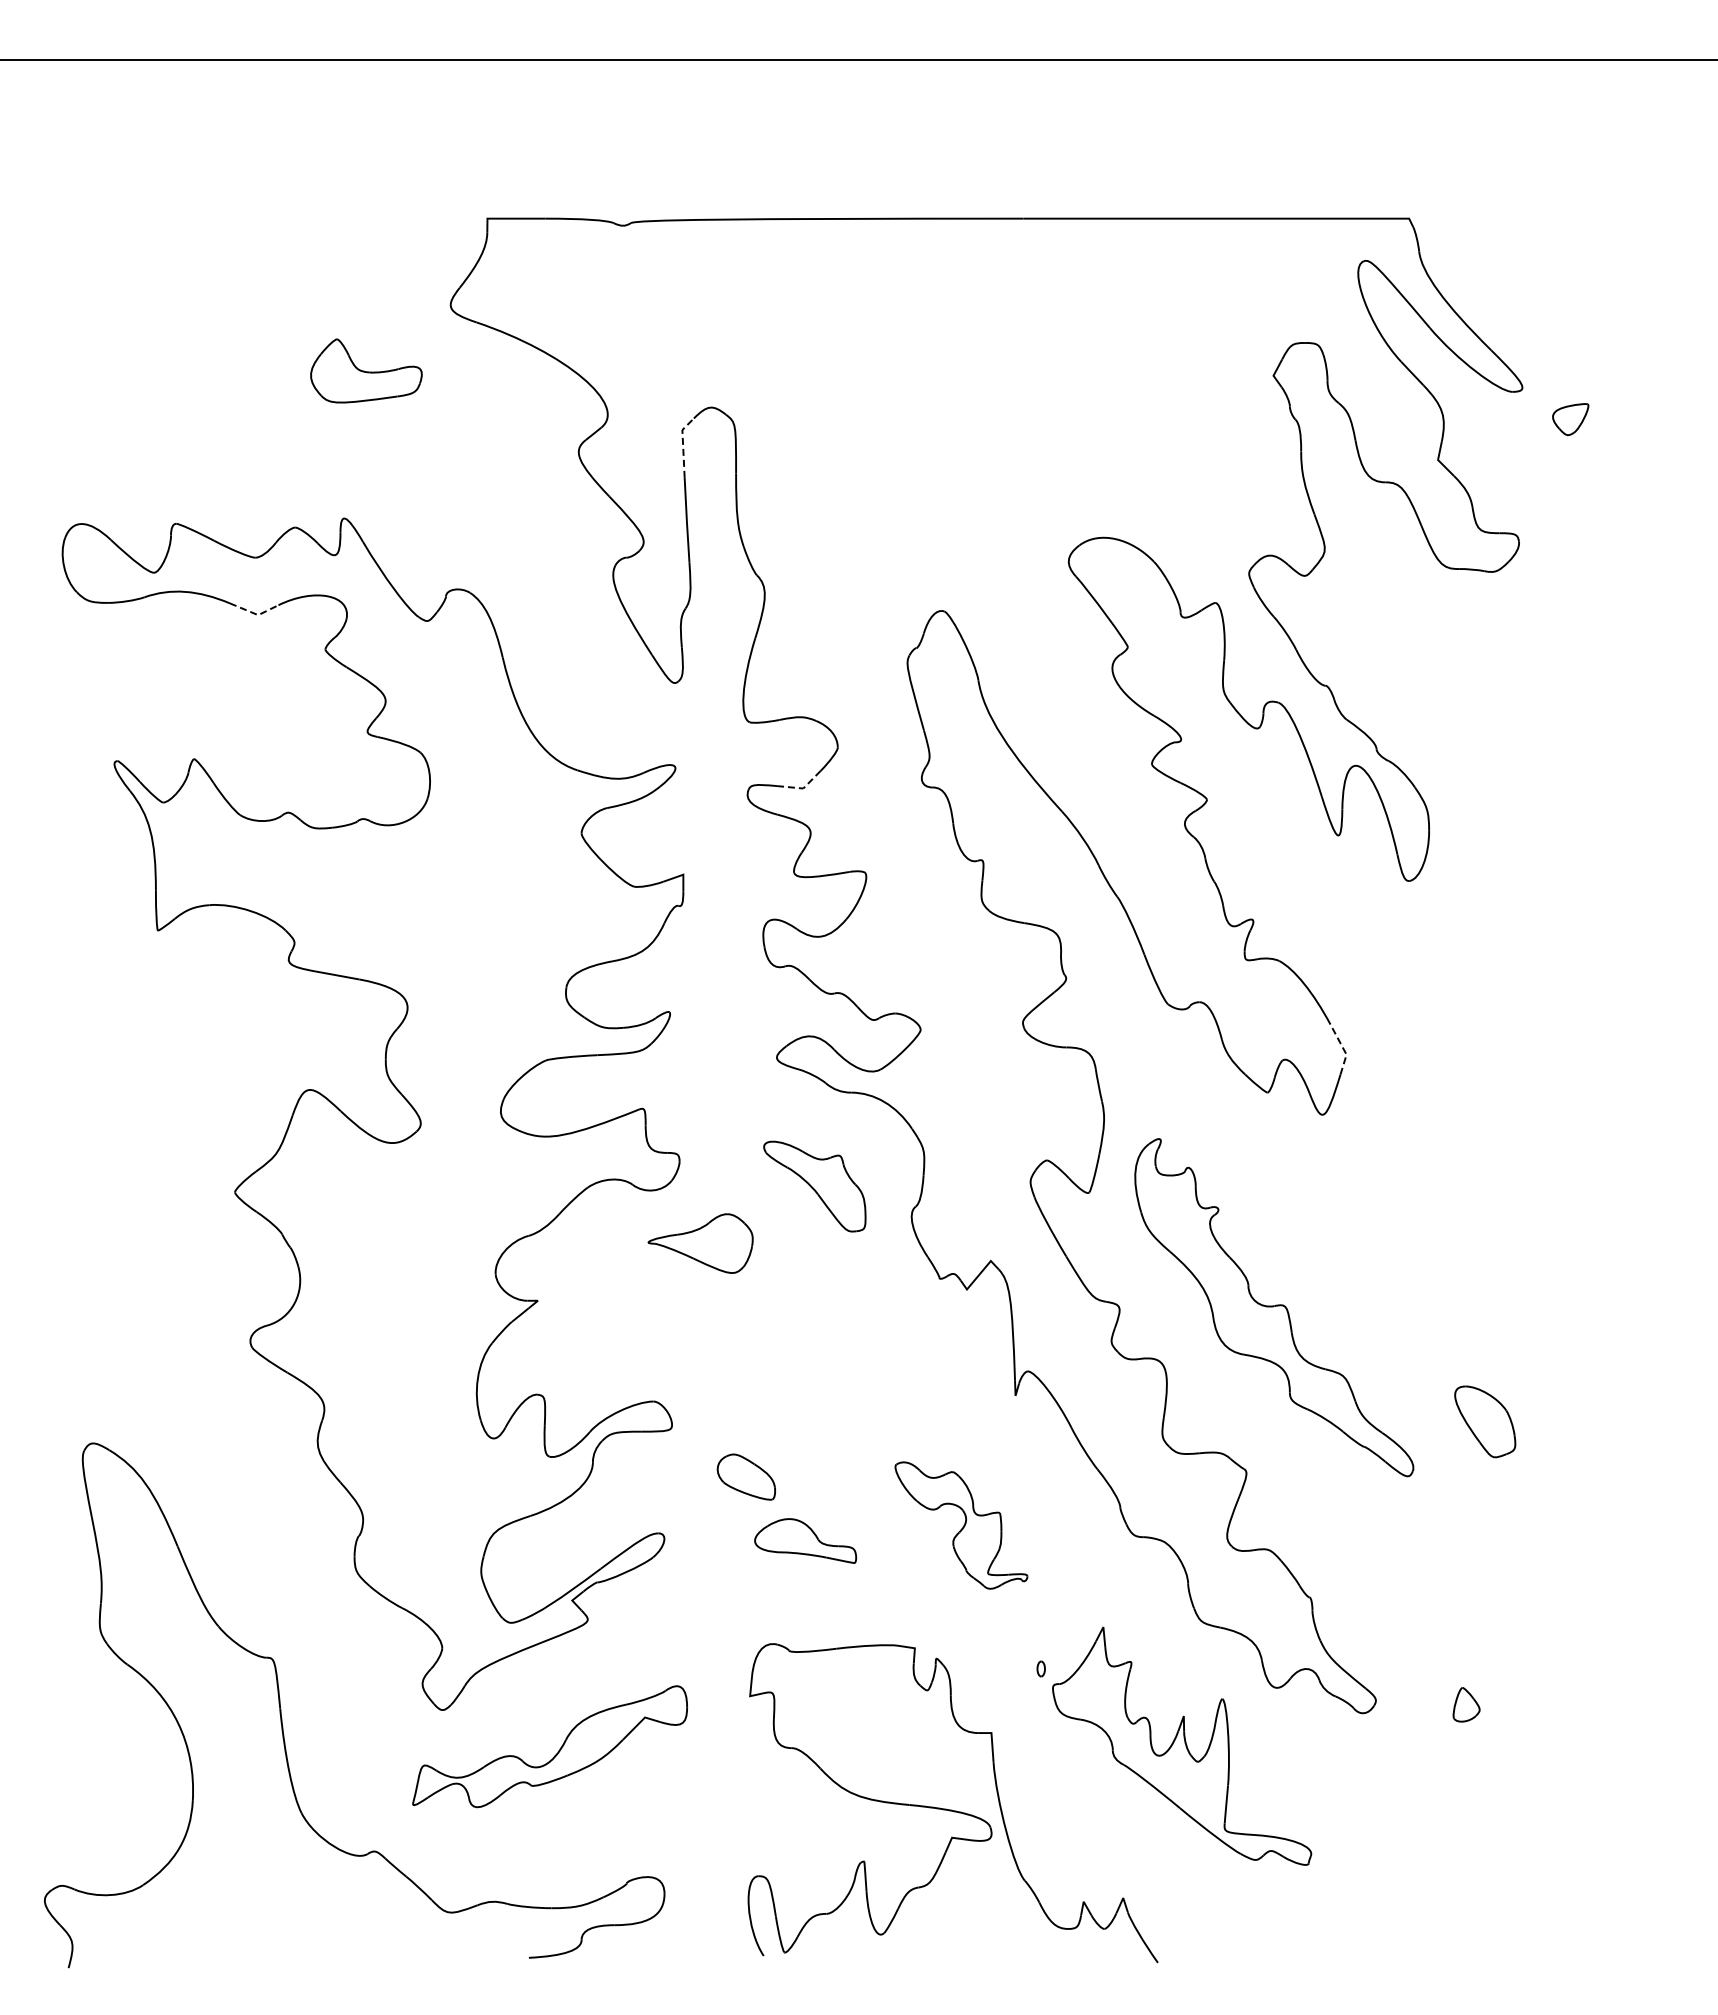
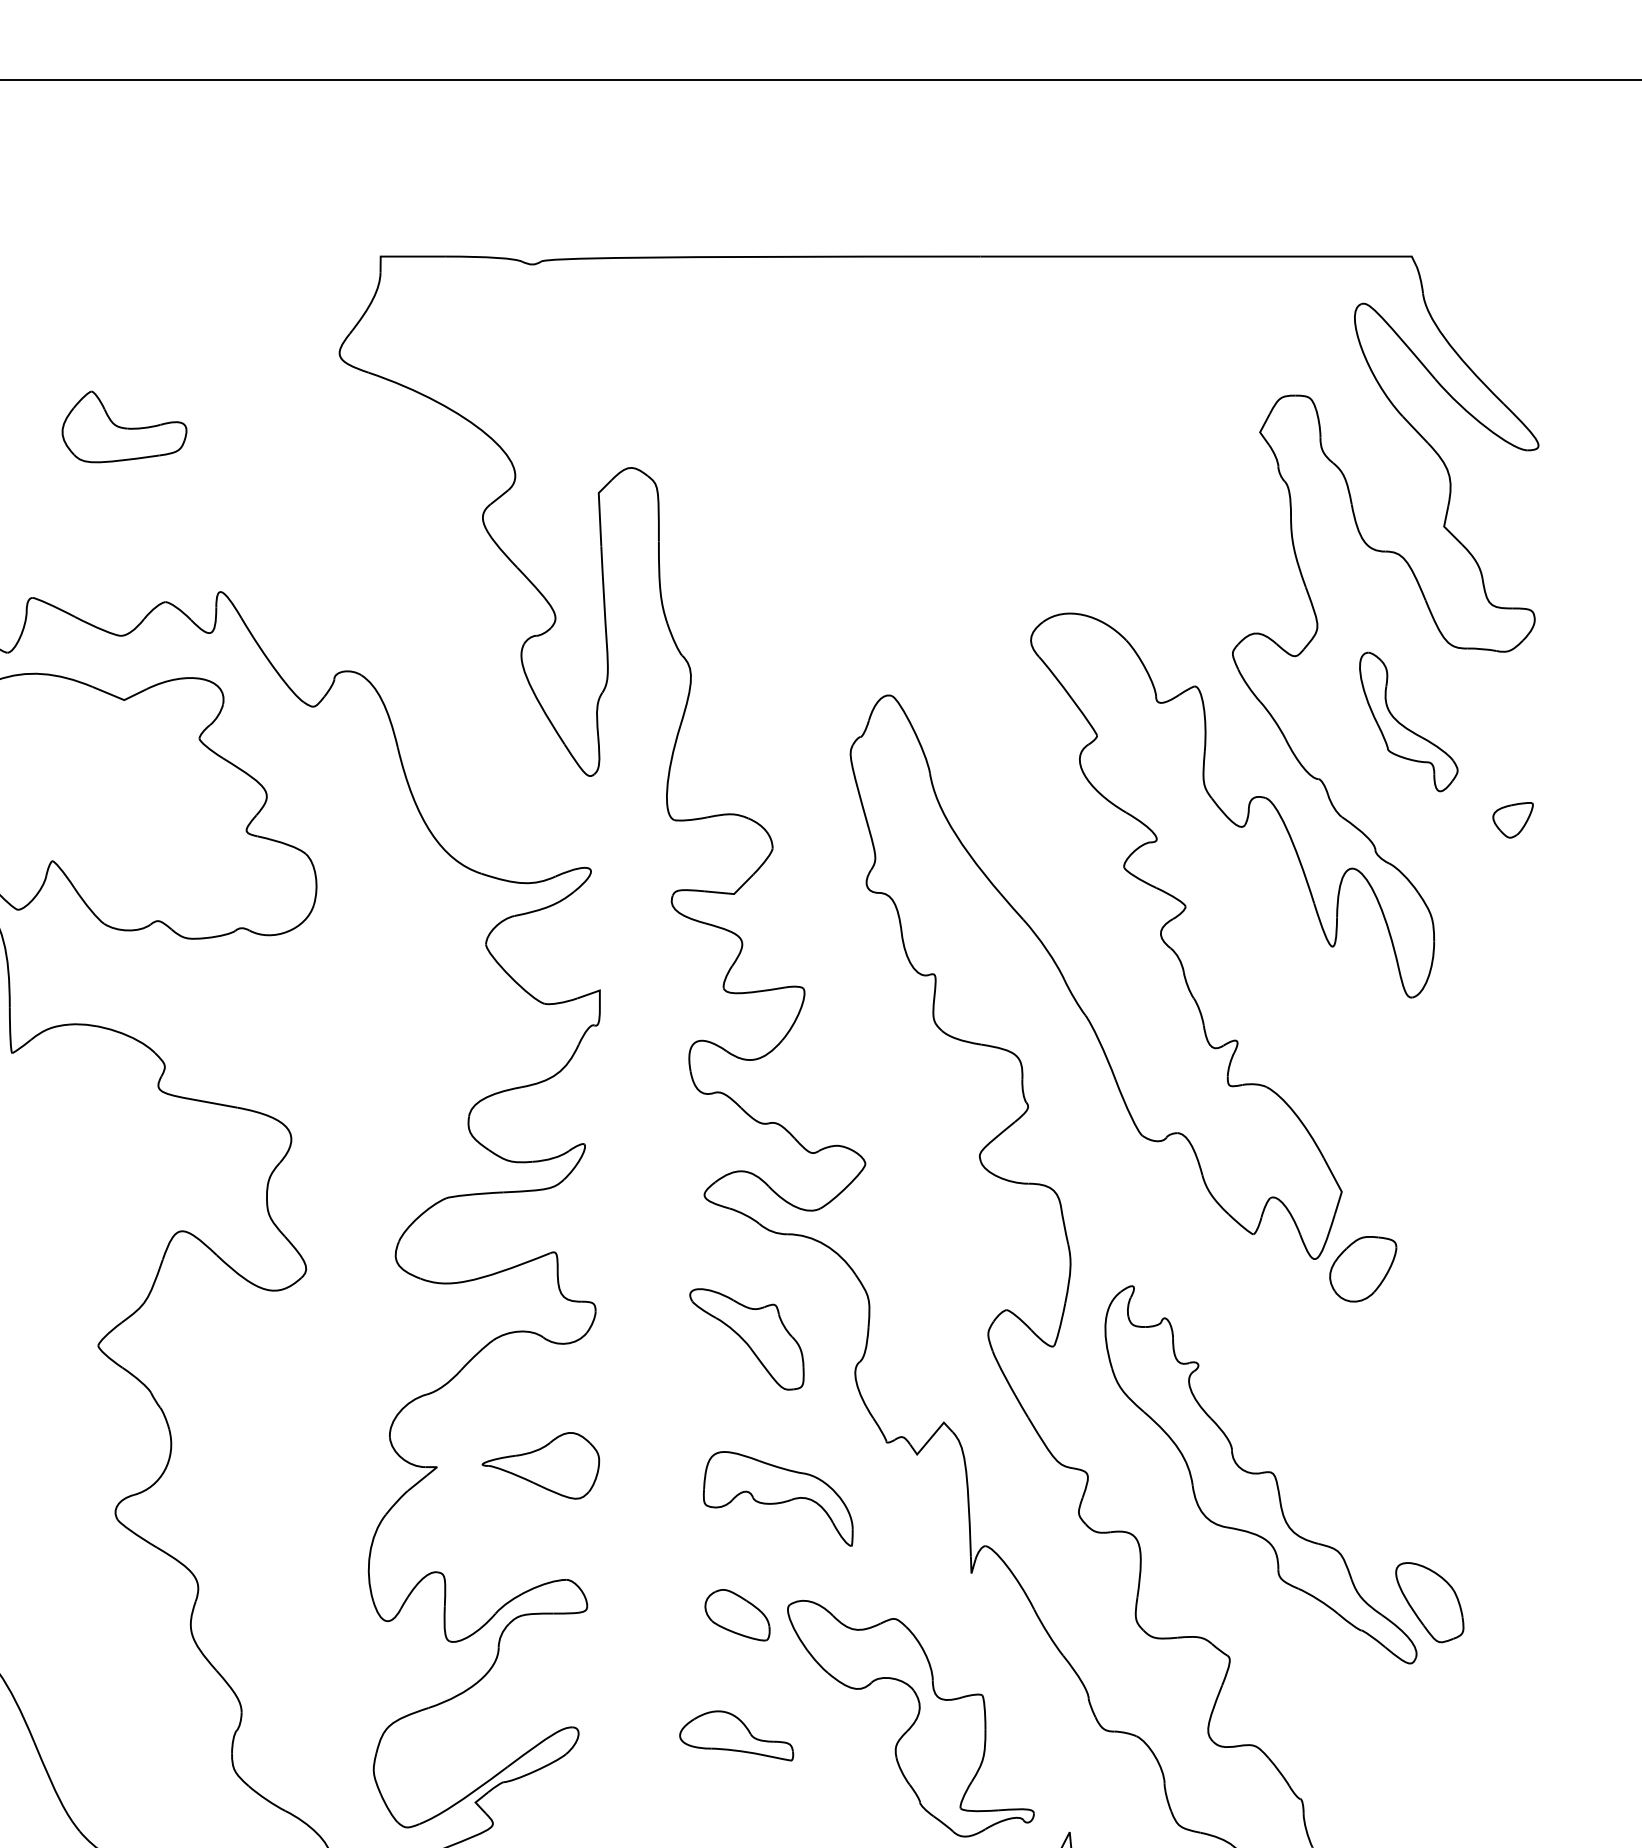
part: (366, 370) -> (124, 426), moved
part: (1570, 419) -> (1512, 820), moved
line: (683, 444) -> (600, 509), dashed -> solid
line: (255, 614) -> (121, 699), dashed -> solid
part: (1406, 634) -> (1408, 721), added
line: (802, 788) -> (733, 894), dashed -> solid
line: (1343, 1048) -> (1338, 1184), dashed -> solid
part: (1365, 1123) -> (1362, 1268), added
part: (700, 1243) -> (540, 1465), moved
part: (842, 1329) -> (777, 1499), added
part: (1485, 1421) -> (1430, 1602), moved
part: (745, 1476) -> (736, 1614), moved
part: (961, 1525) -> (911, 1718), size x1.67

